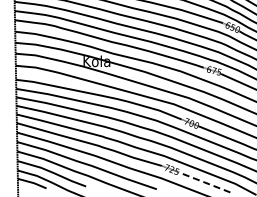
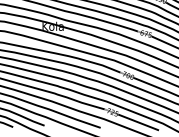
line: (204, 182) -> (138, 122), dashed -> solid

